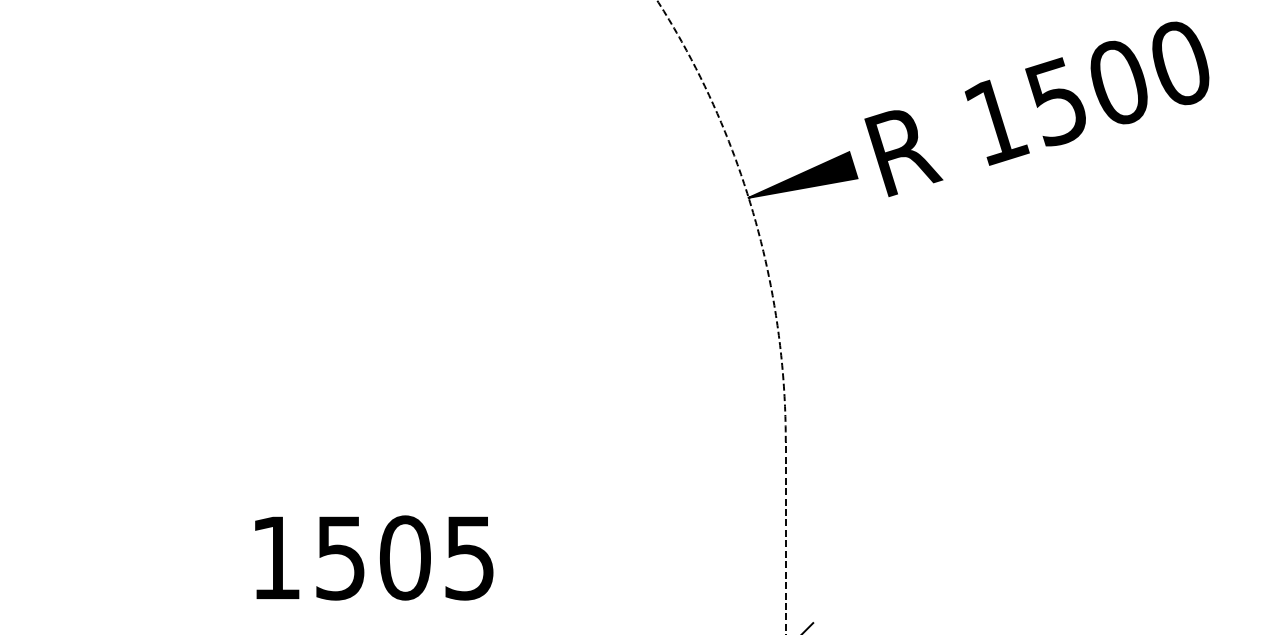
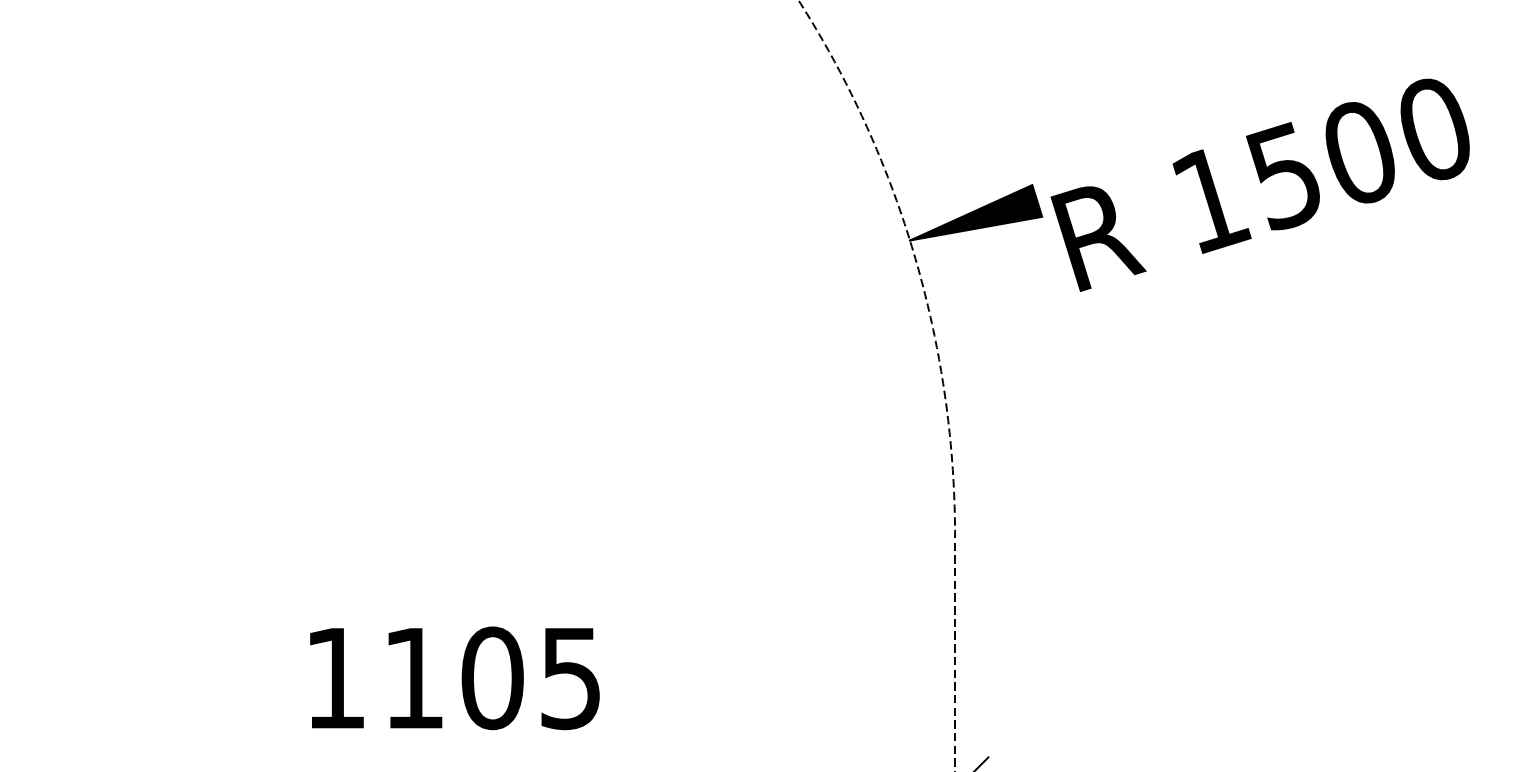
text: (1036, 108) -> (1259, 184), moved
text: (340, 558) -> (413, 678), 1505 -> 1105

